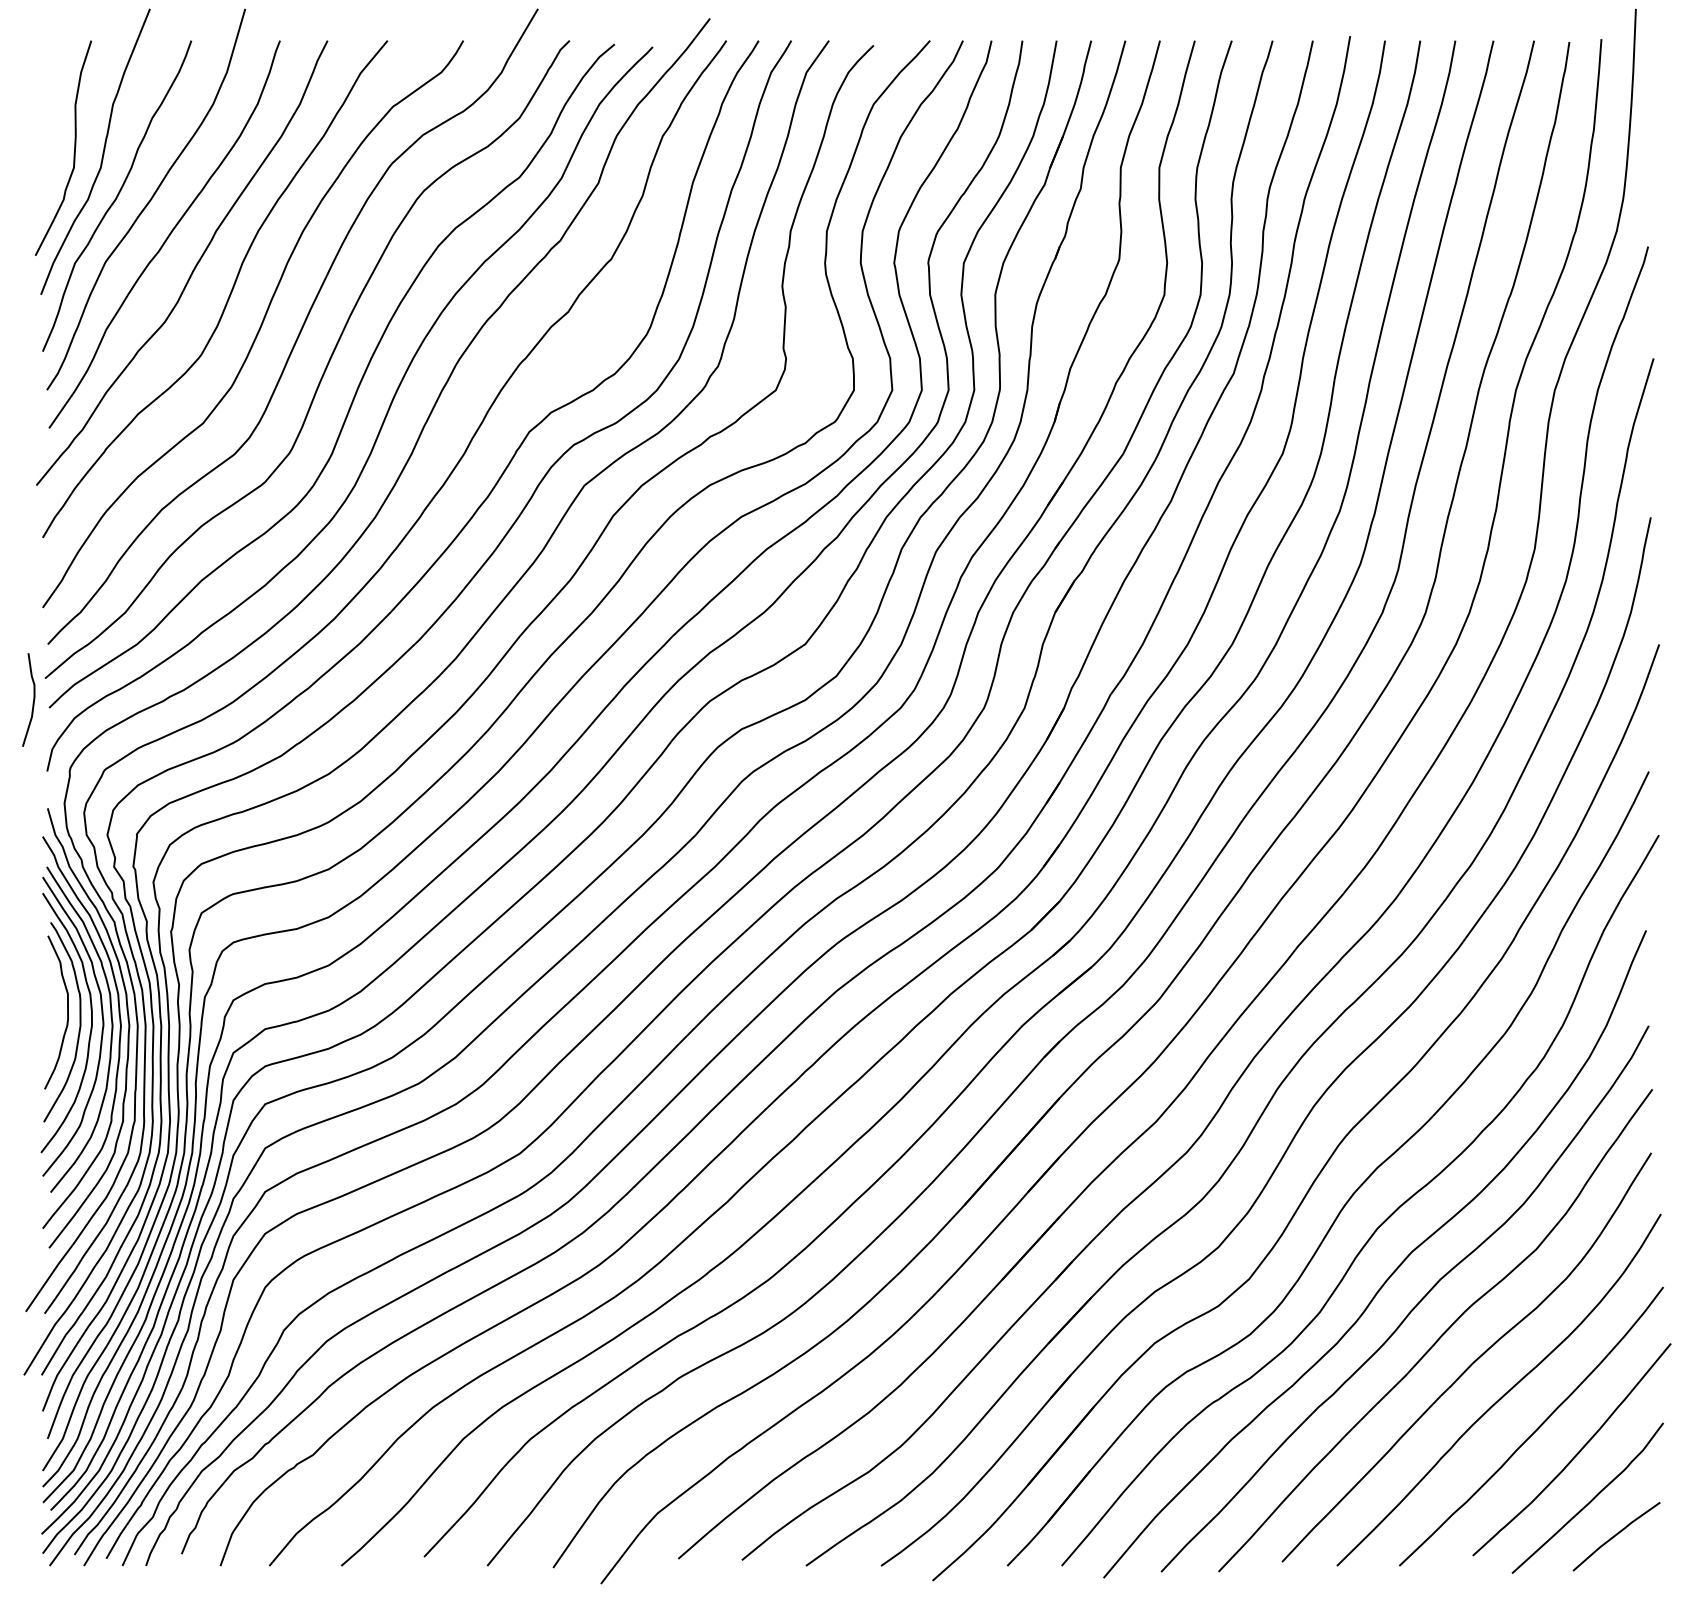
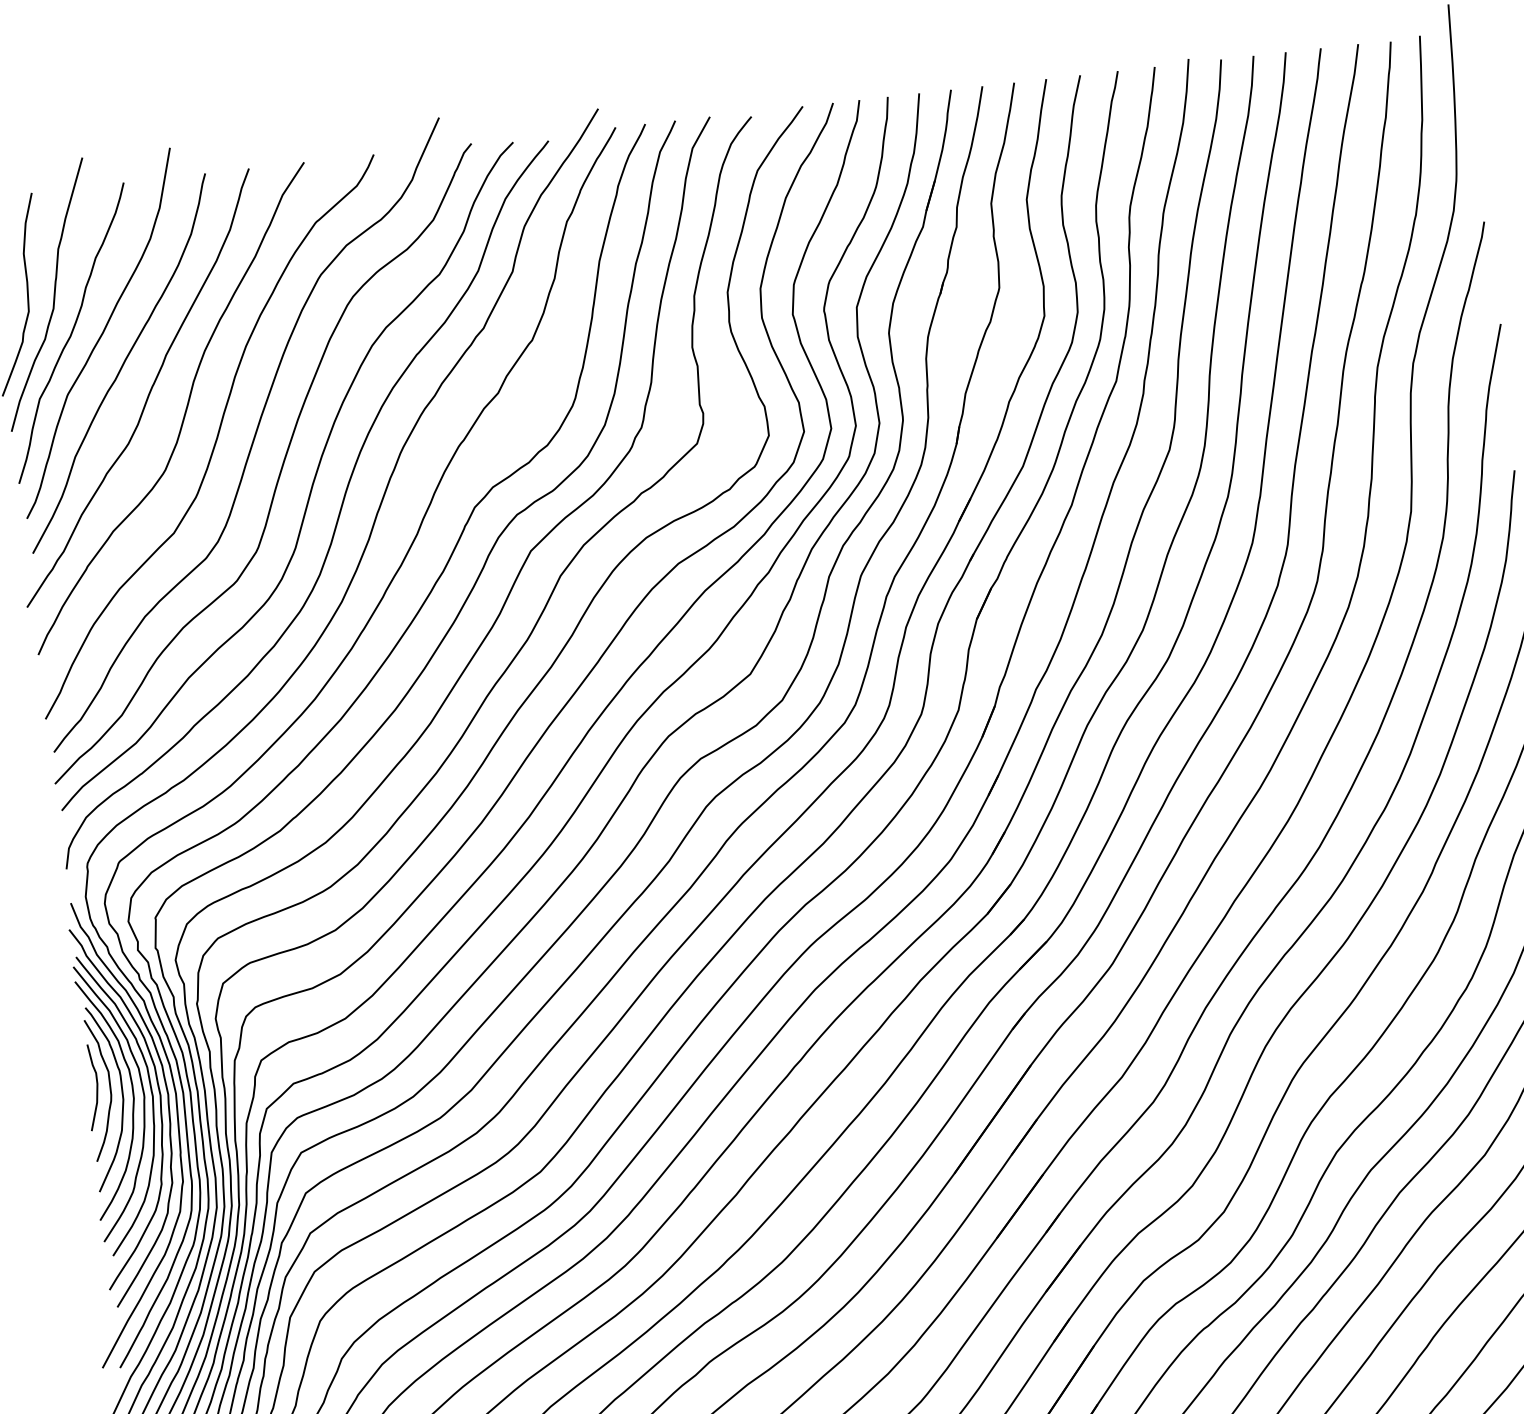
curve: (33, 699) -> (96, 1086), moved

